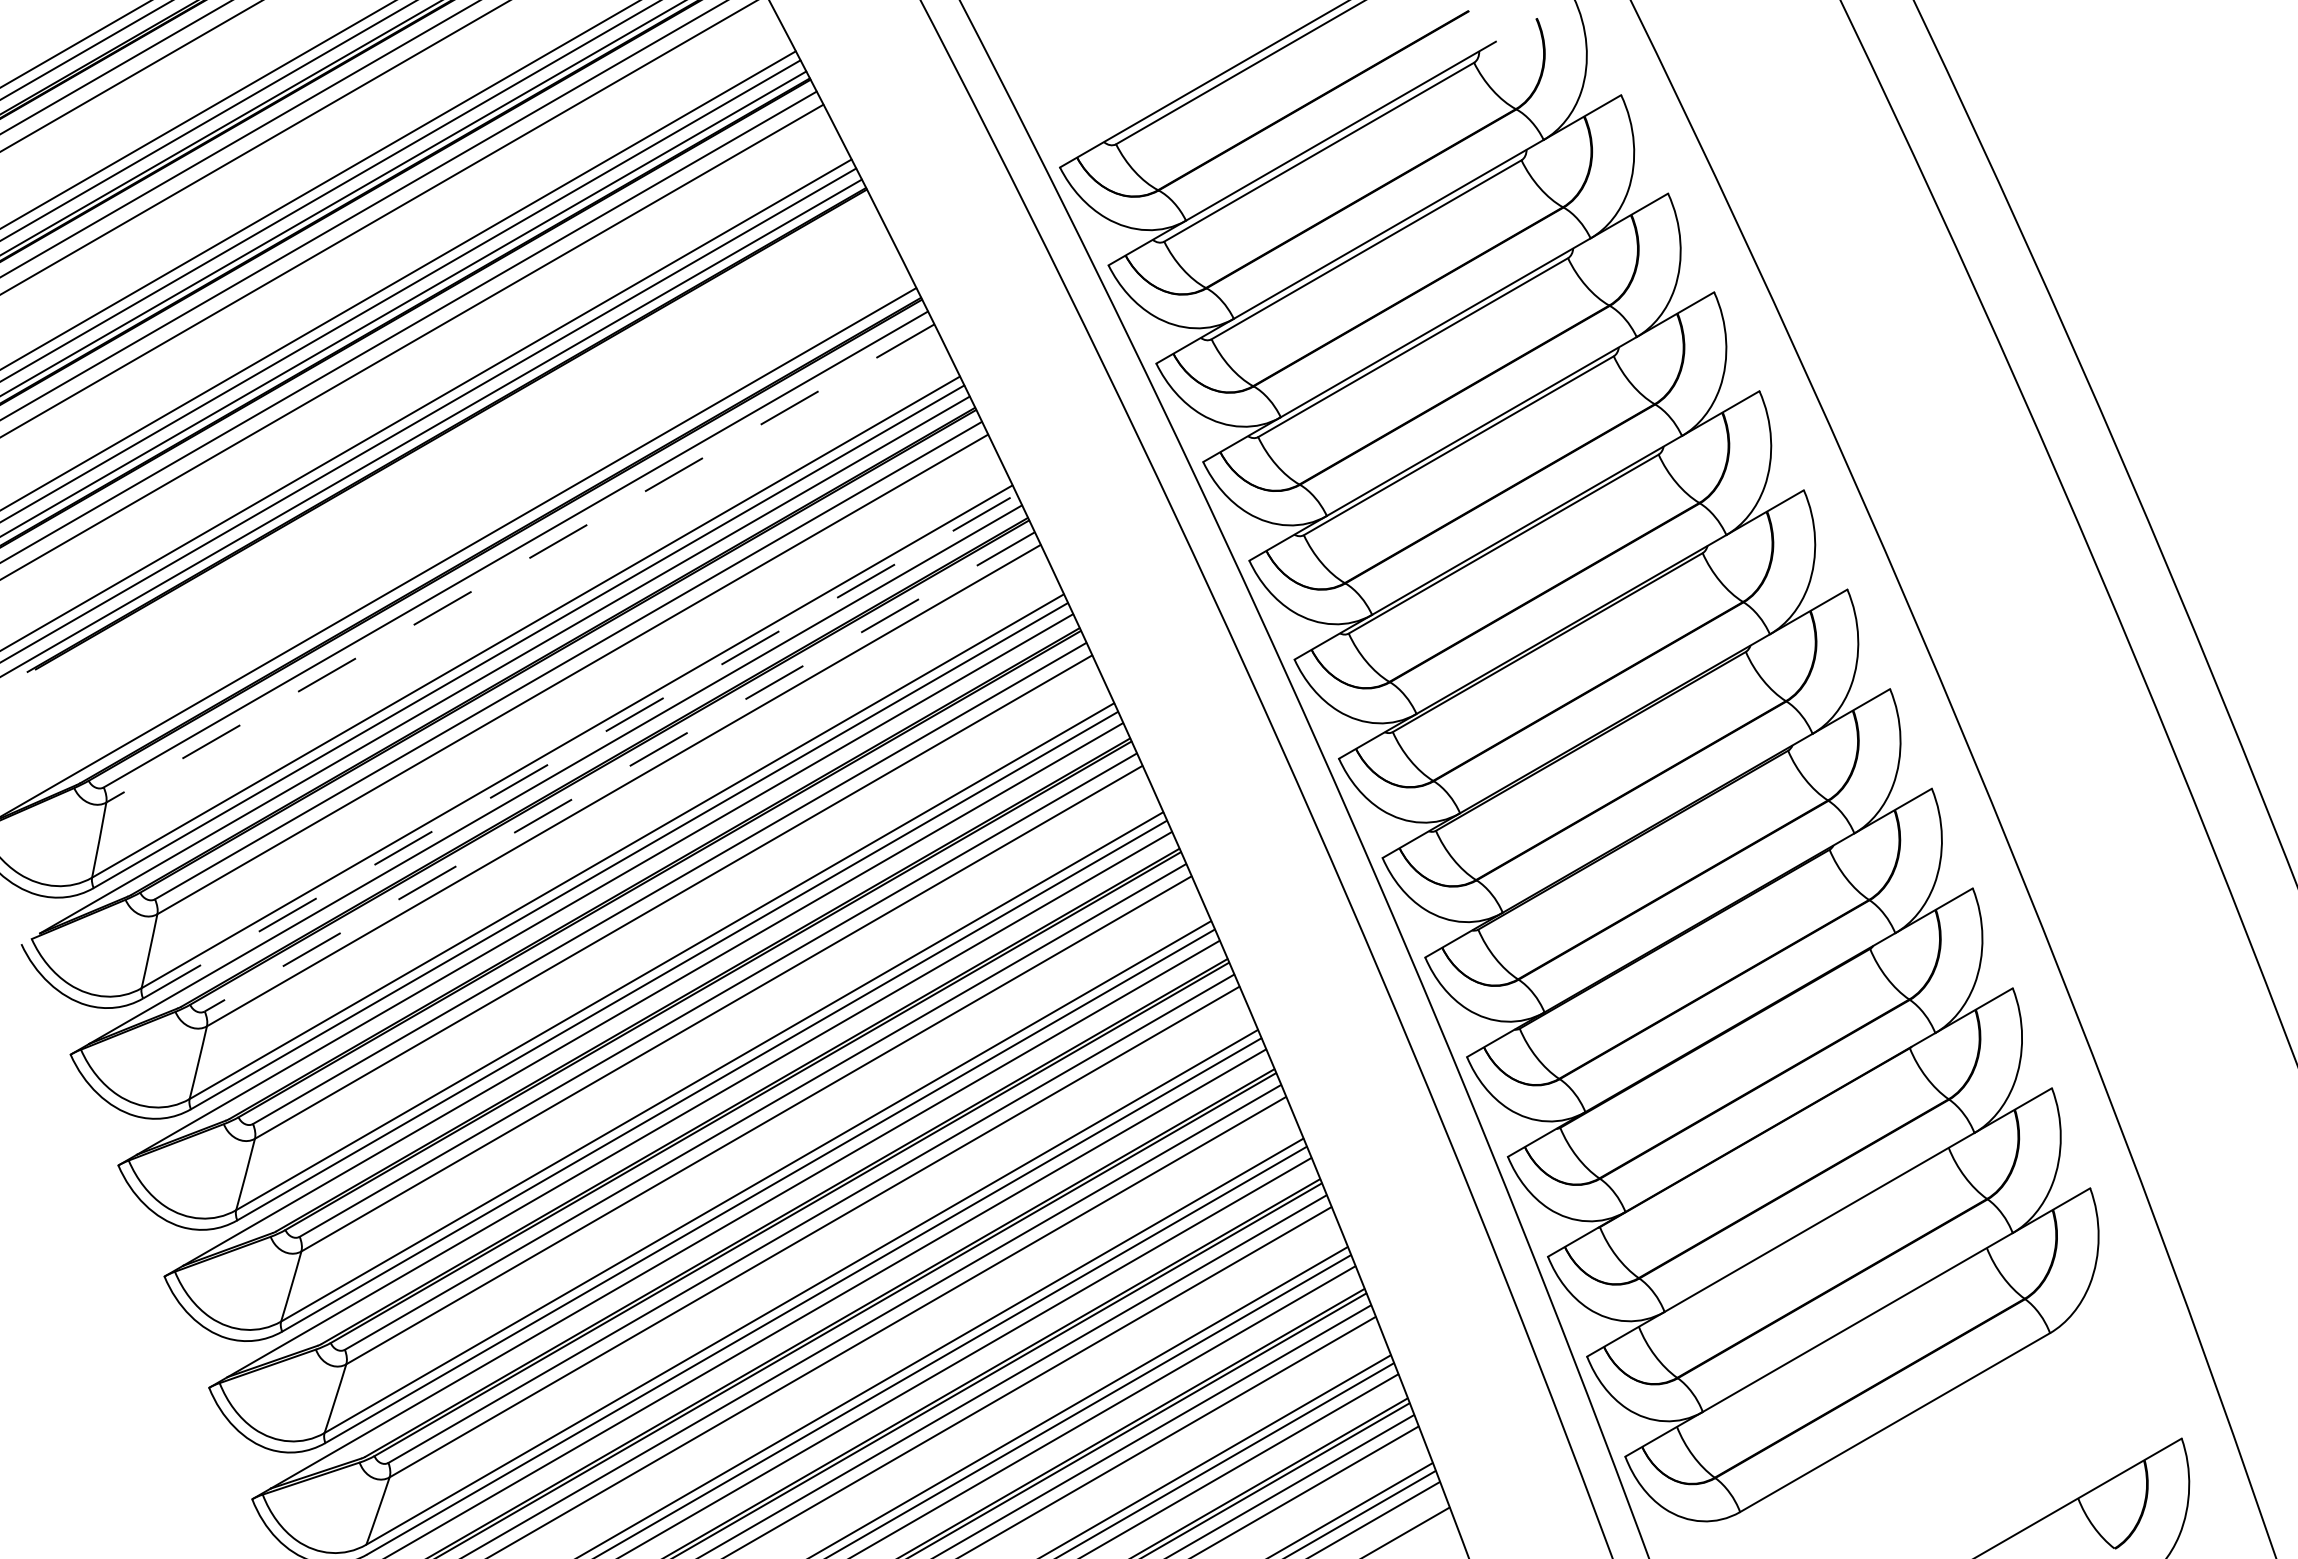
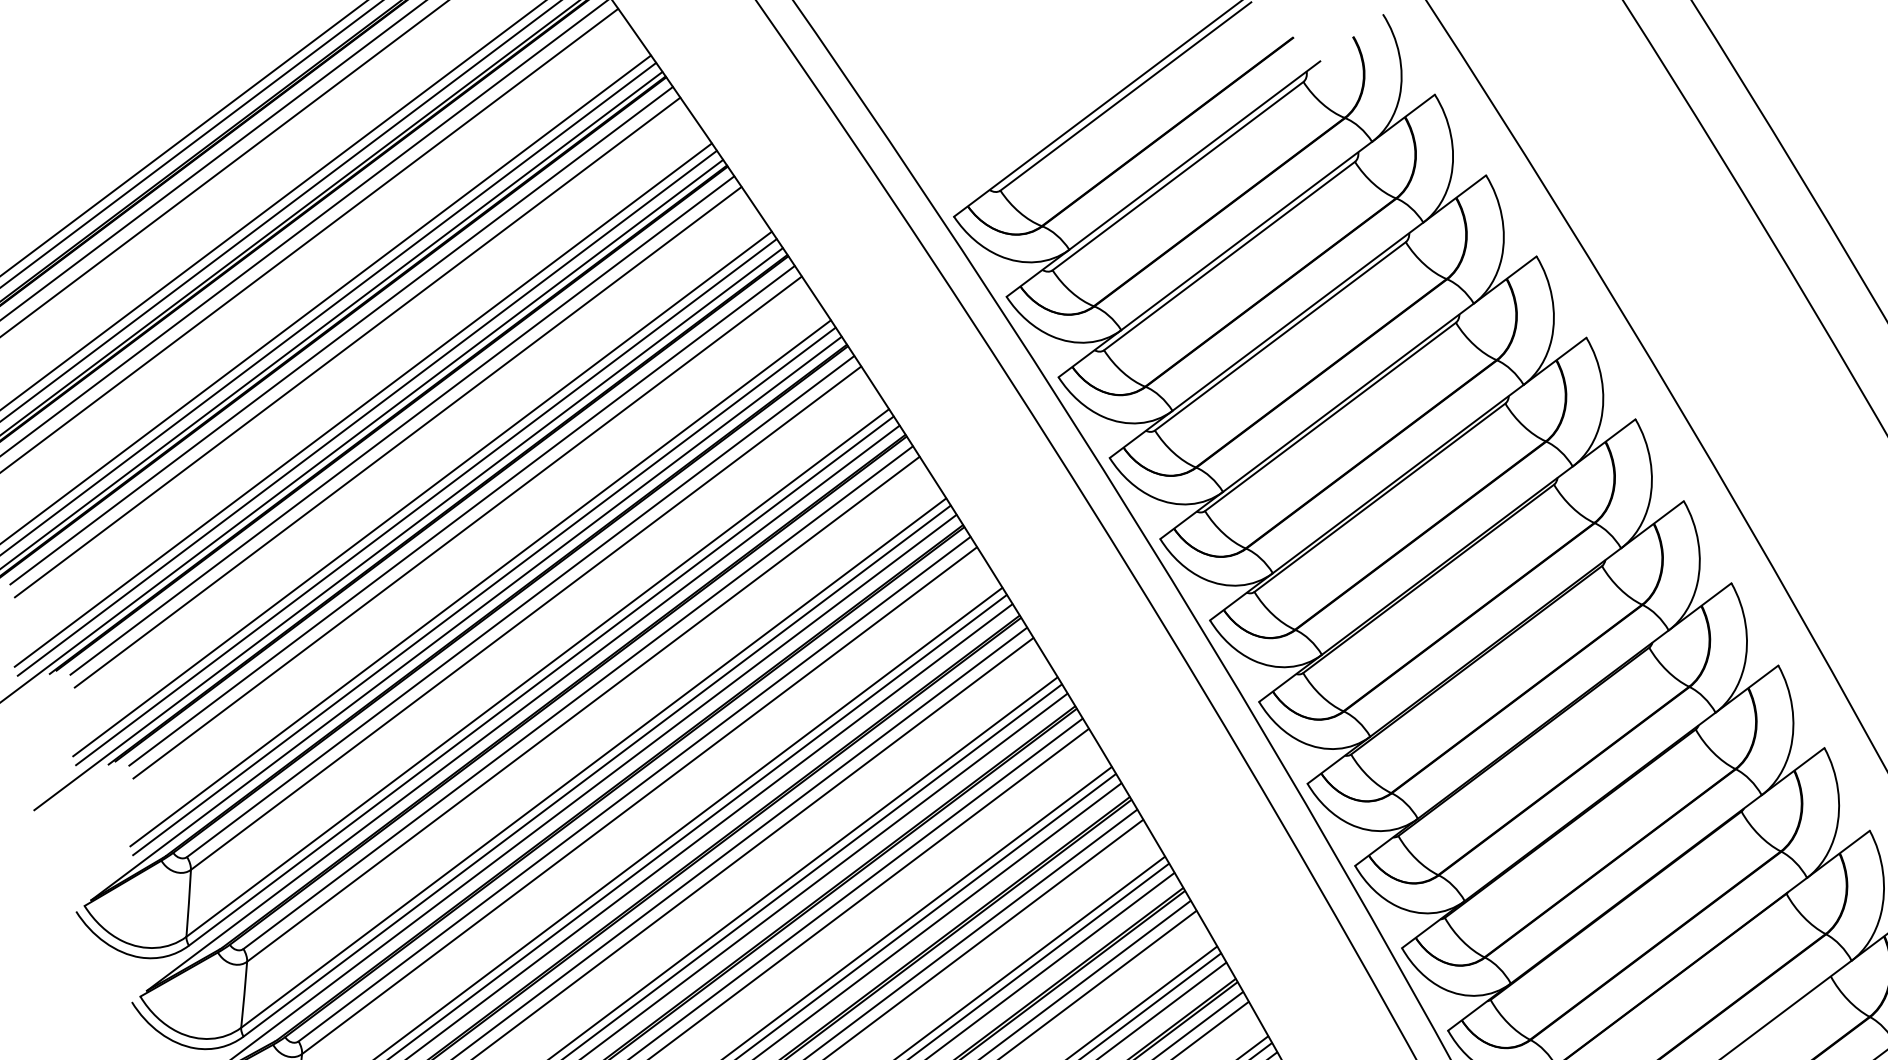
line: (461, 438) -> (461, 515), added
line: (466, 452) -> (467, 527), added
line: (473, 517) -> (480, 583), added
line: (476, 526) -> (484, 590), added
line: (520, 563) -> (526, 618), dashed -> solid
line: (580, 746) -> (597, 771), dashed -> solid
line: (619, 772) -> (634, 789), dashed -> solid

